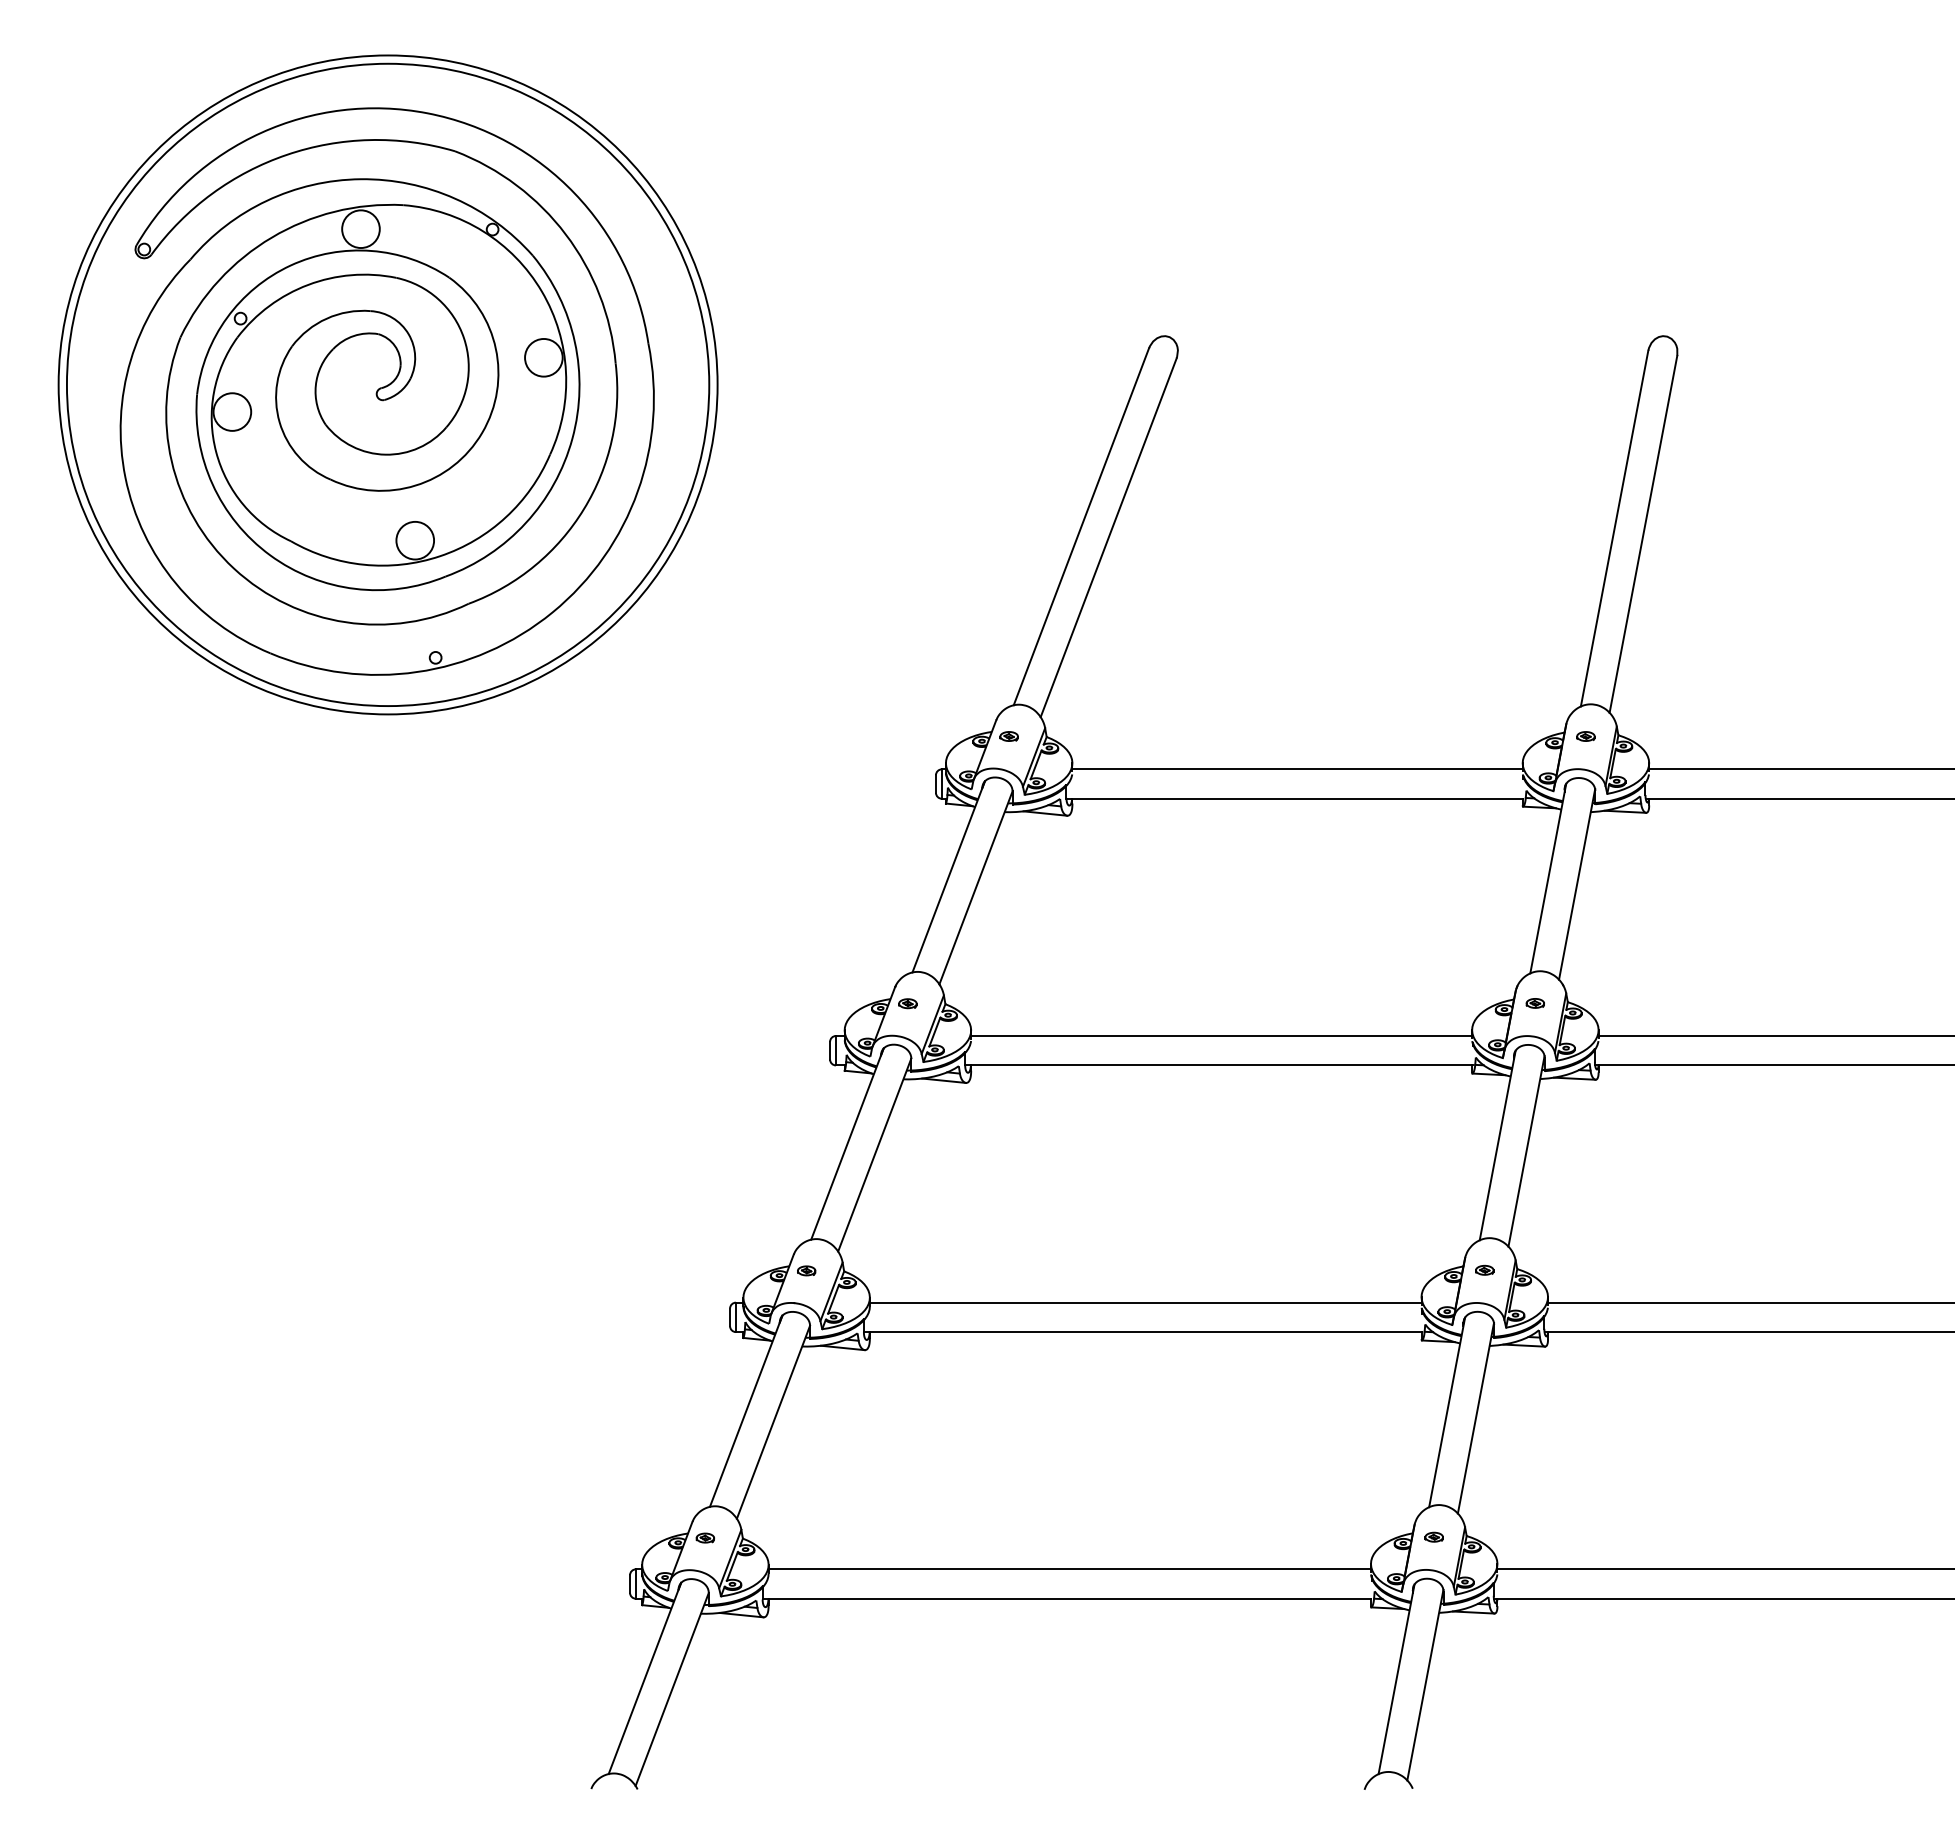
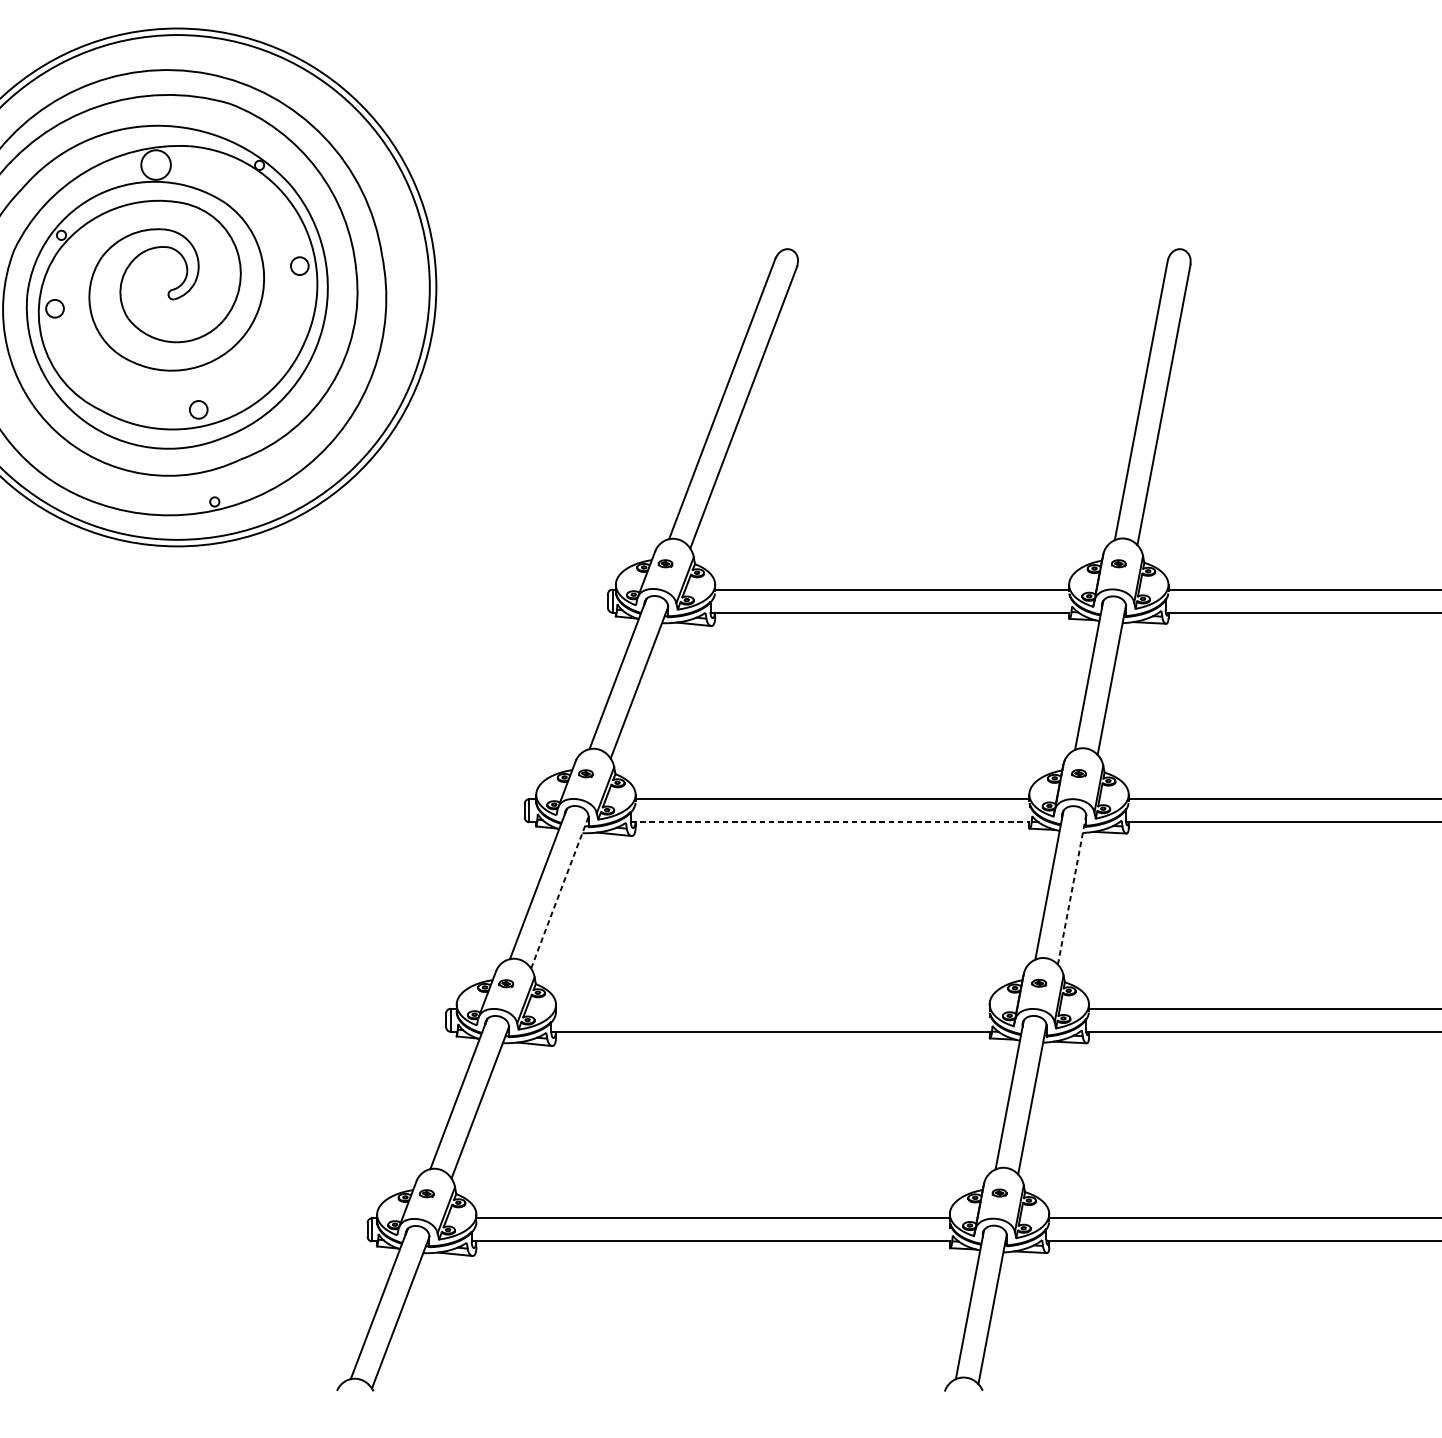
circle: (543, 357) -> (299, 265), size x0.6
circle: (232, 411) -> (55, 308), size x0.6
circle: (415, 540) -> (198, 409), size x0.6
line: (1218, 1065) -> (830, 822), solid -> dashed
line: (1526, 1150) -> (1072, 889), solid -> dashed
line: (874, 1154) -> (559, 892), solid -> dashed
line: (1145, 1302) -> (772, 1008), removed

